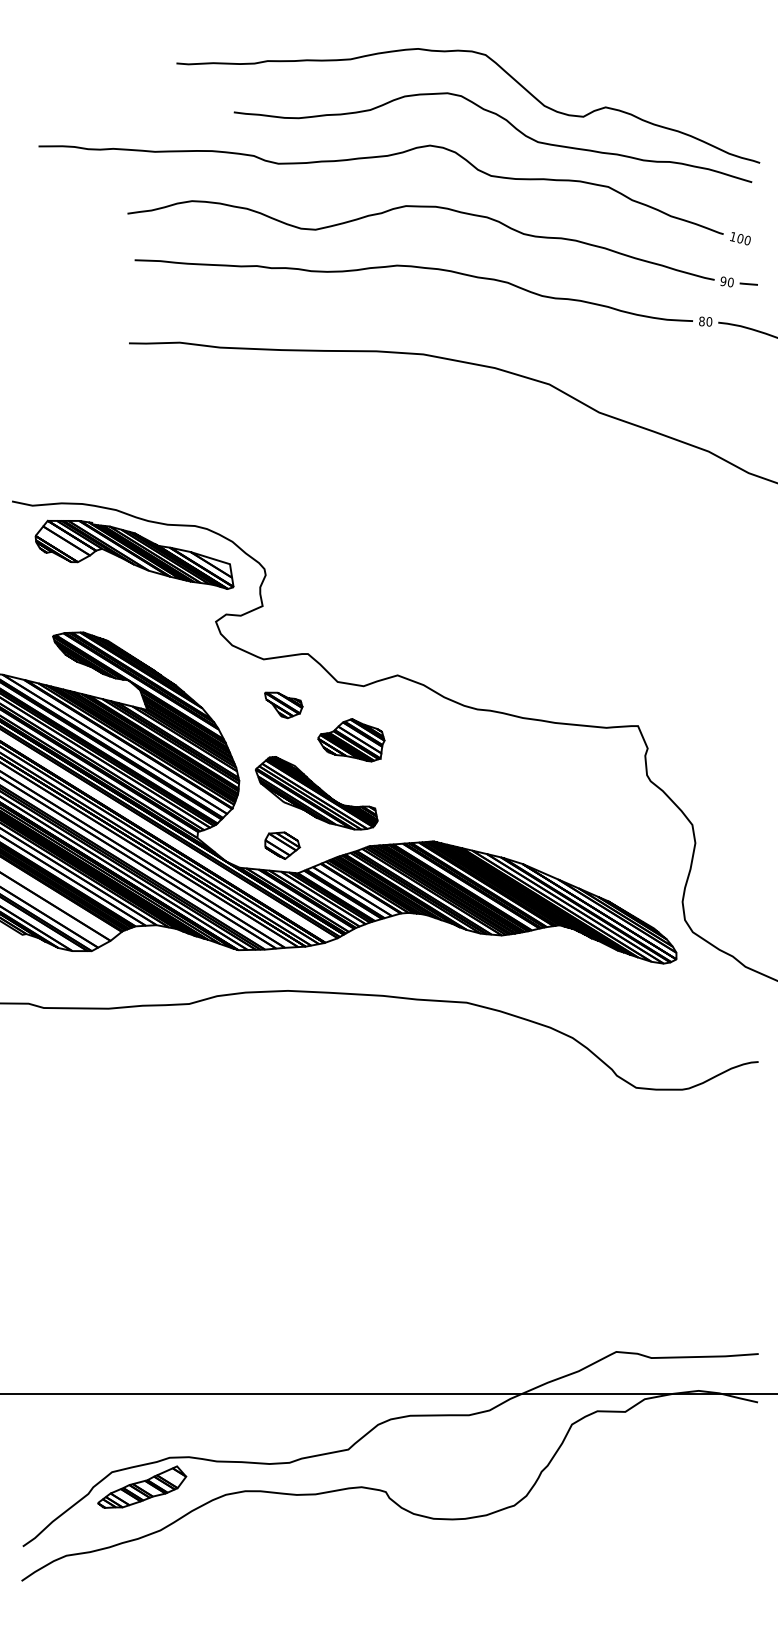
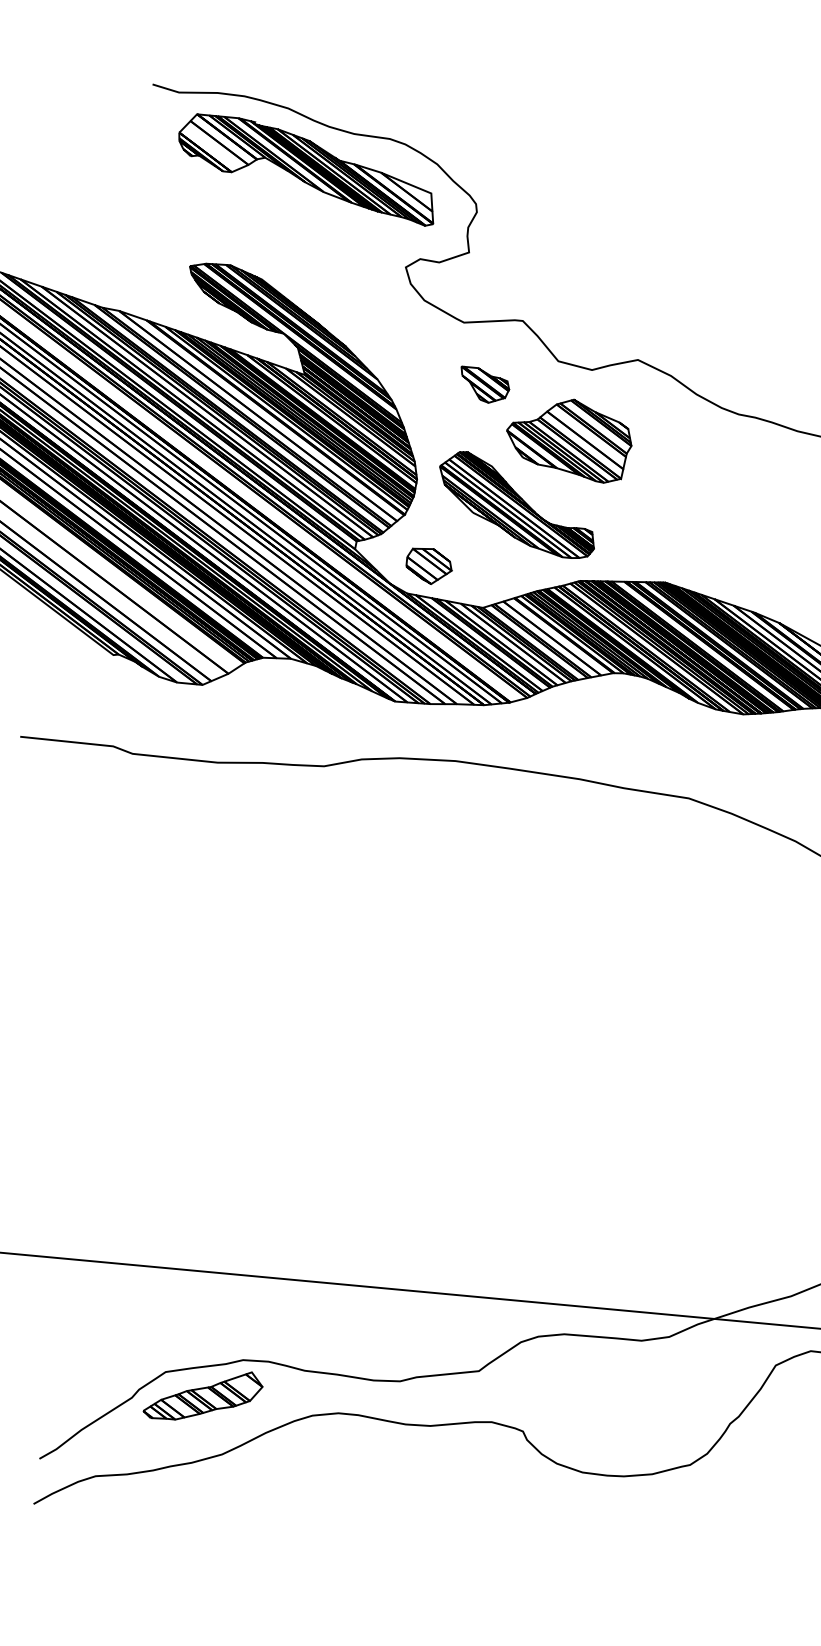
part: (351, 740) -> (569, 439), size x1.43
part: (282, 845) -> (429, 566), moved

